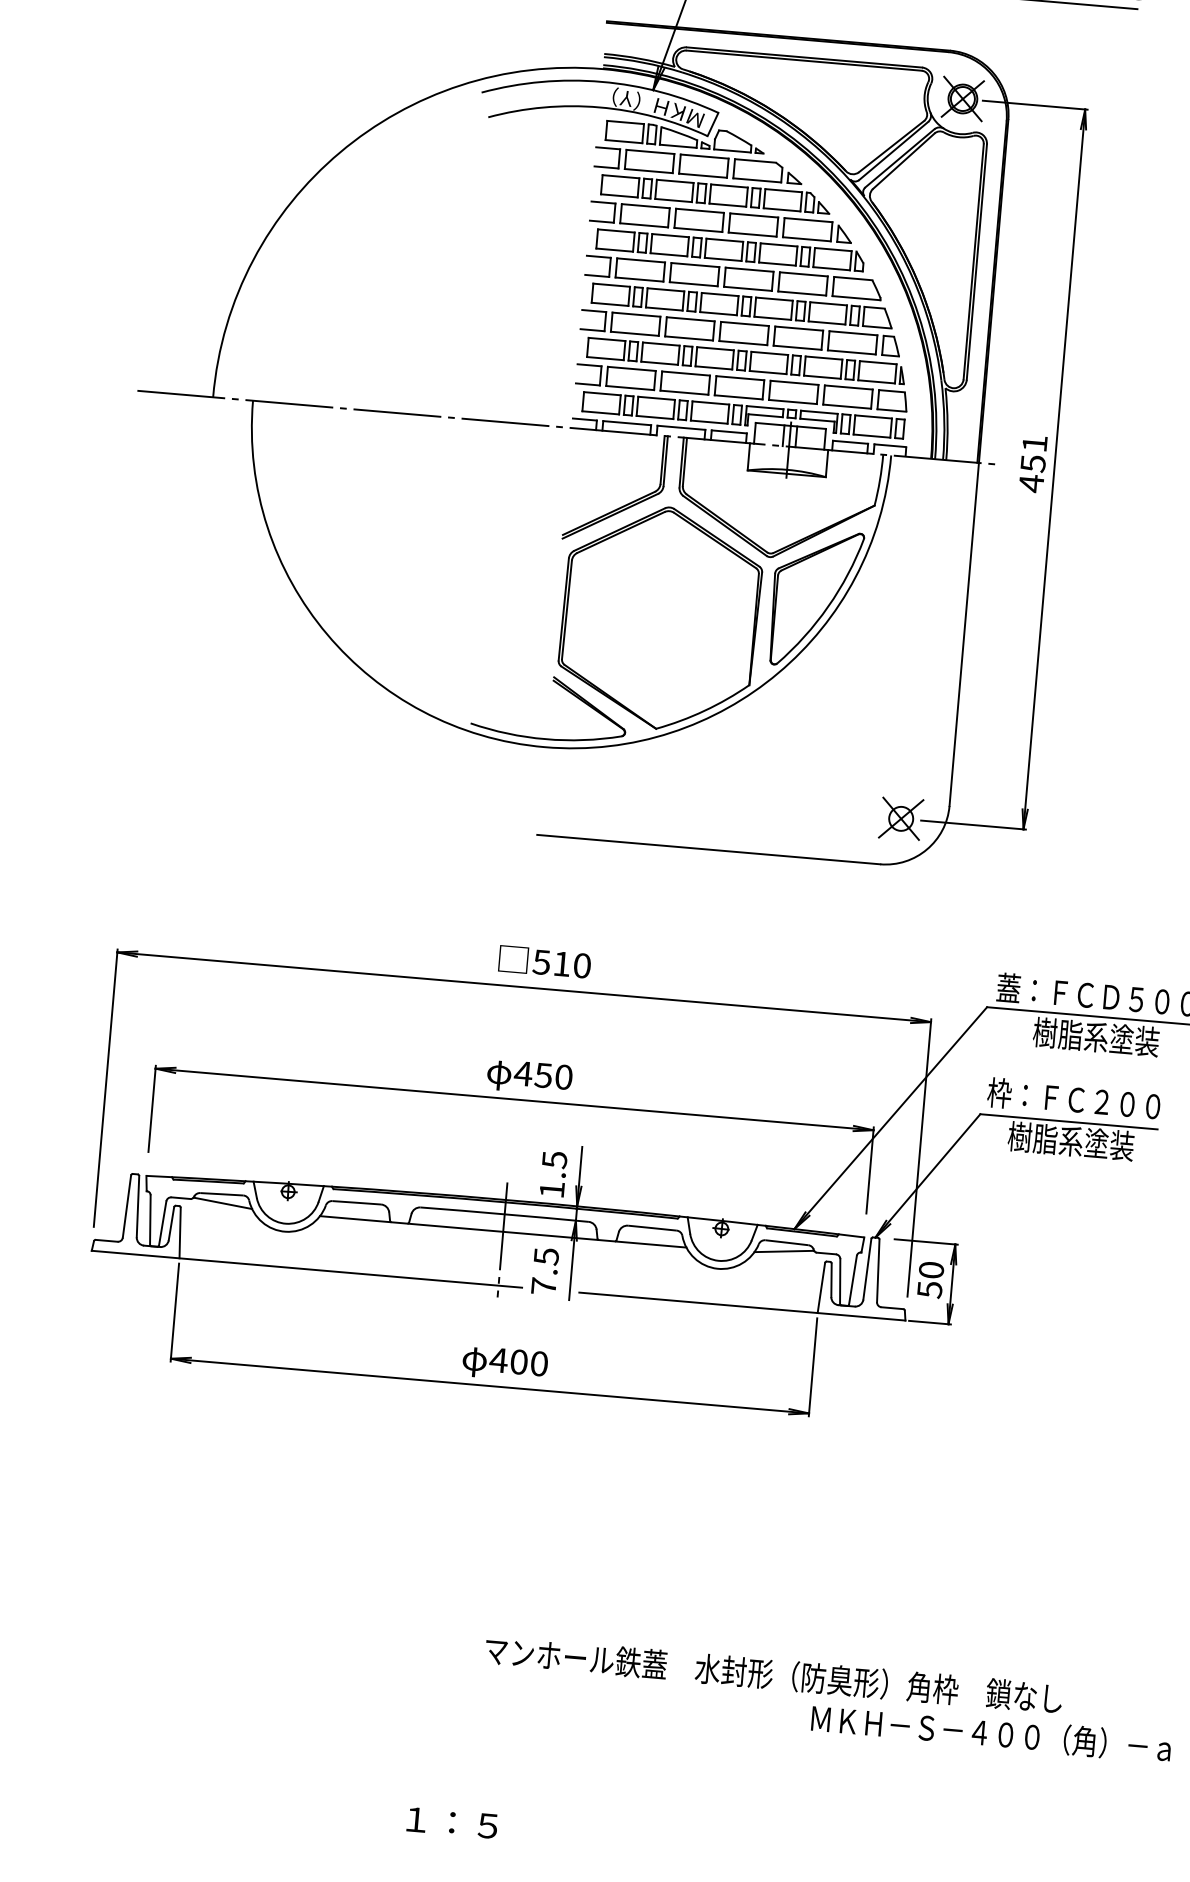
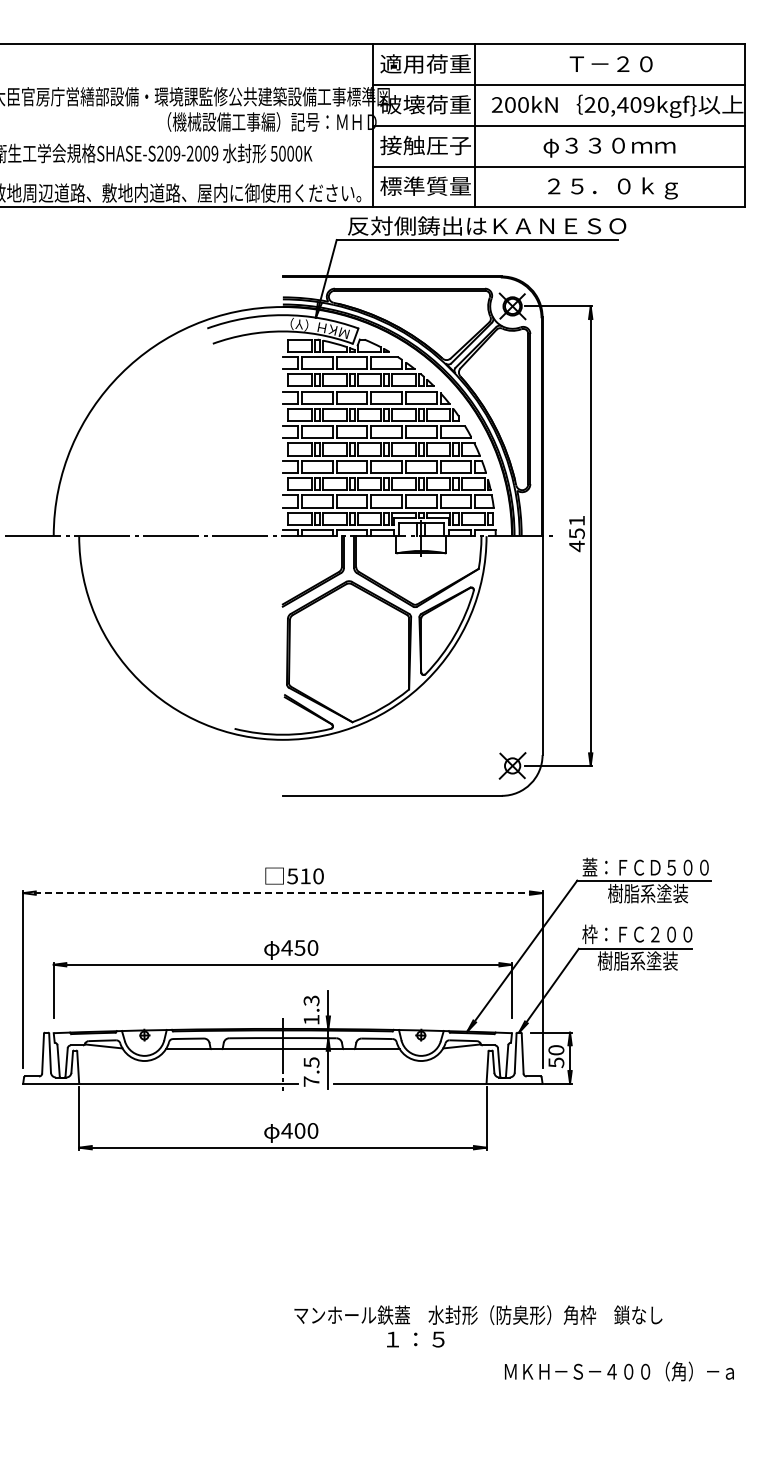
line: (523, 987) -> (282, 893), solid -> dashed
text: (553, 1159) -> (310, 1000), 1.5 -> 1.3
text: (991, 1733) -> (619, 1371), moved
text: (451, 1822) -> (415, 1339), moved

